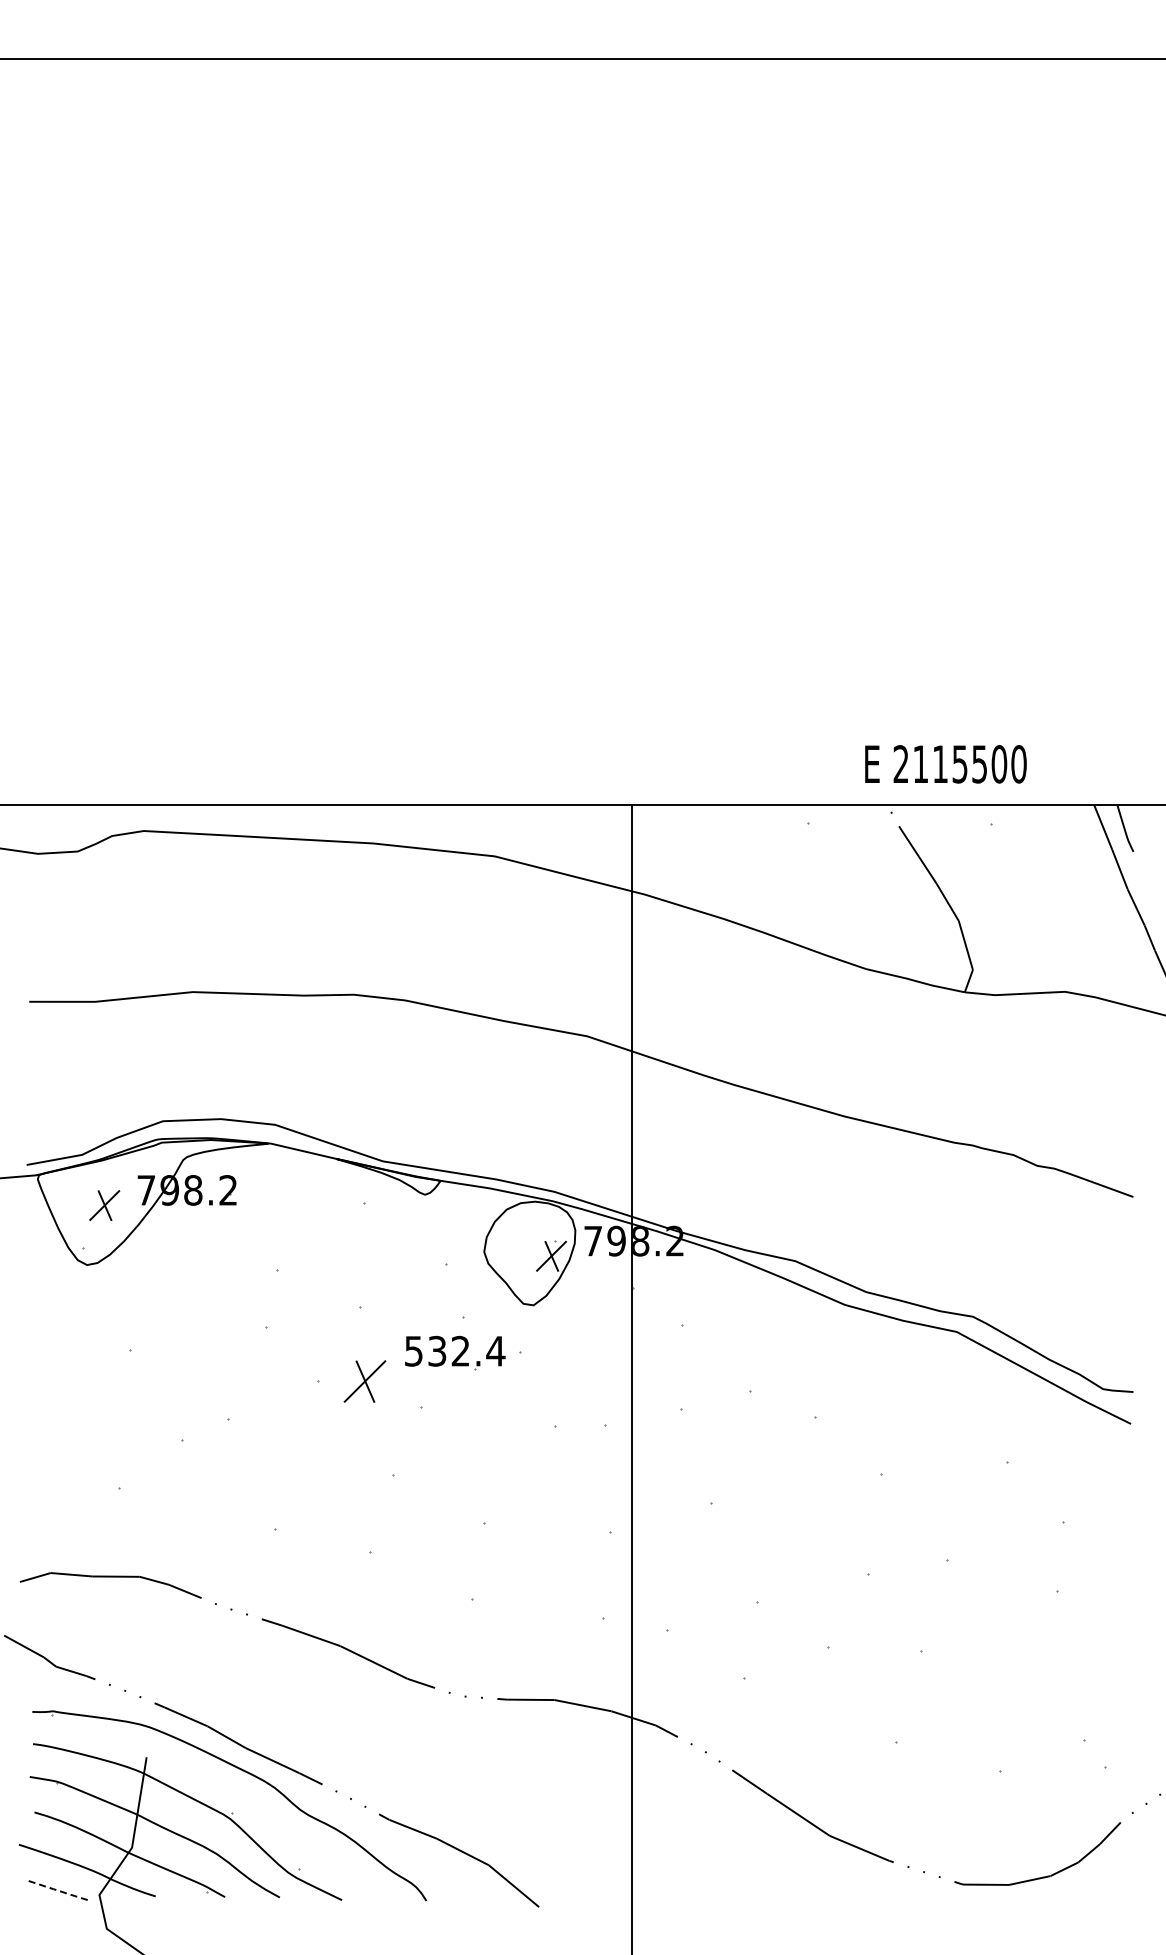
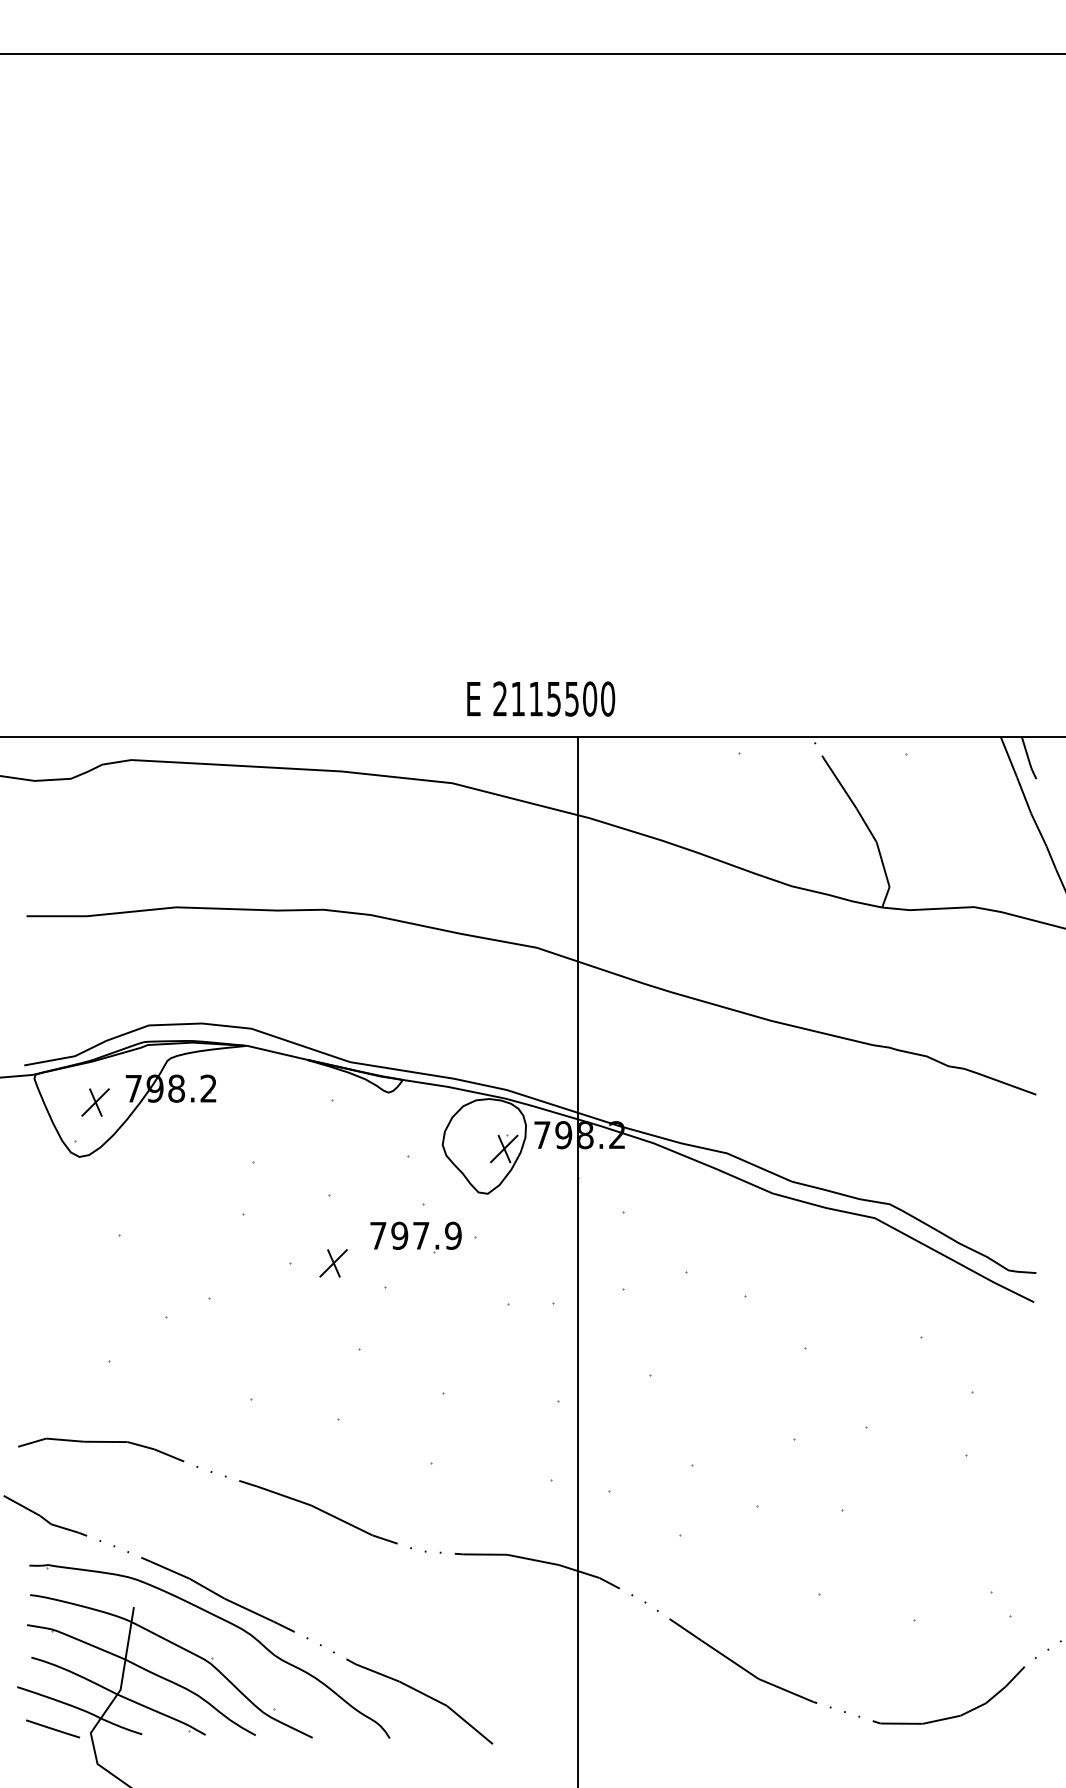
text: (945, 764) -> (540, 699), moved
text: (455, 1350) -> (416, 1235), 532.4 -> 797.9
part: (364, 1380) -> (333, 1262), size x0.71
line: (58, 1890) -> (53, 1728), dashed -> solid

